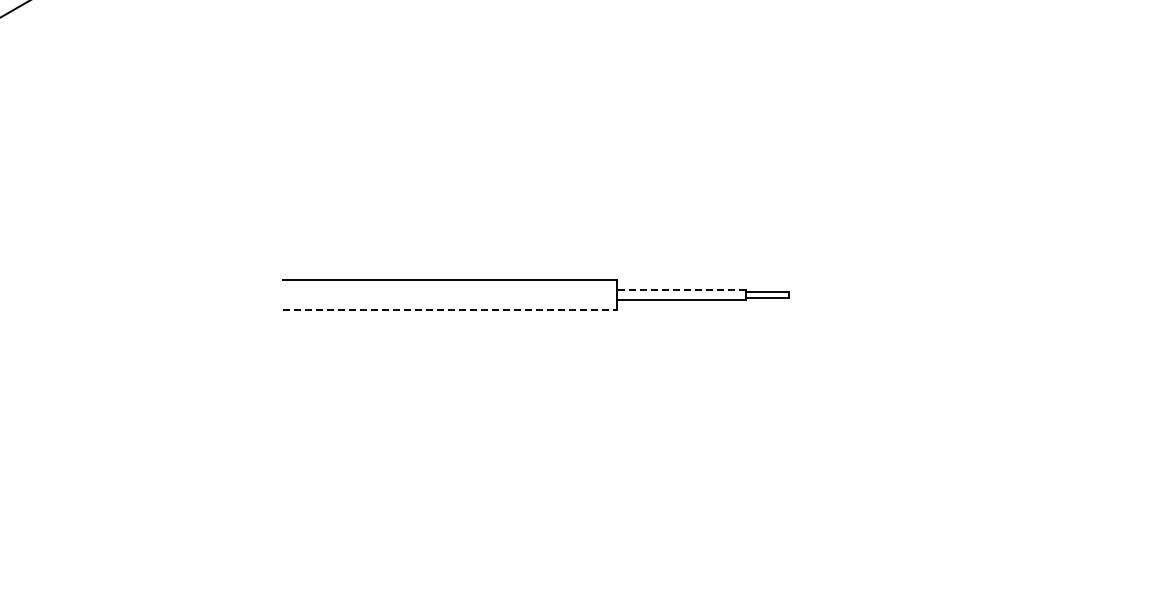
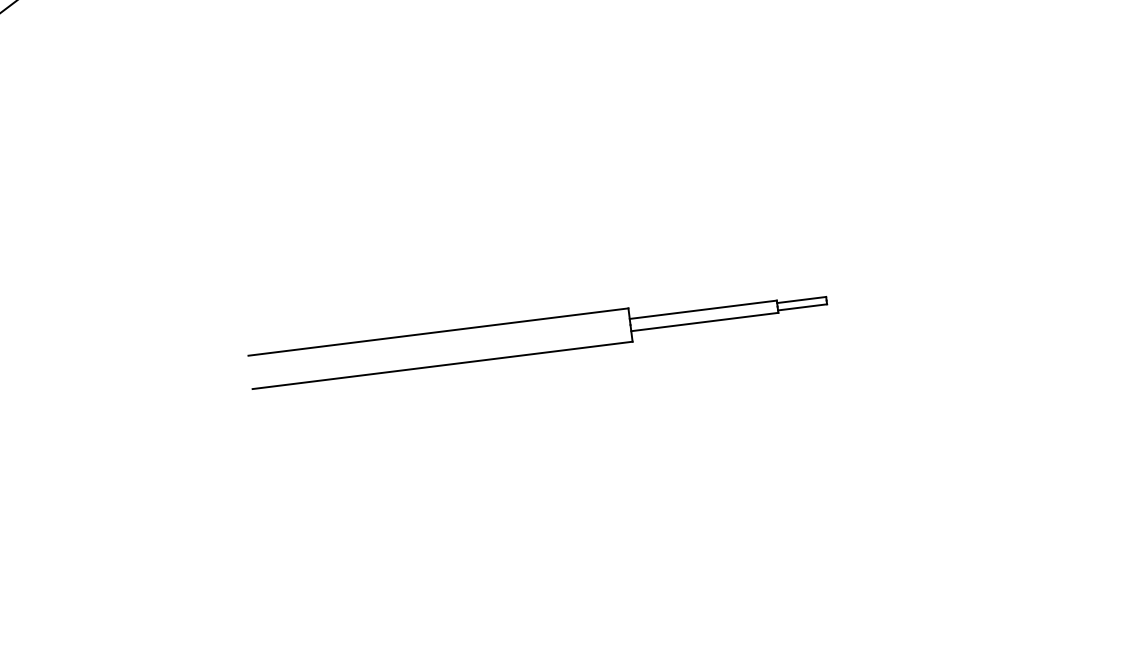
line: (681, 289) -> (703, 309), dashed -> solid
line: (449, 309) -> (442, 365), dashed -> solid

